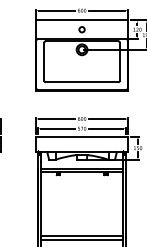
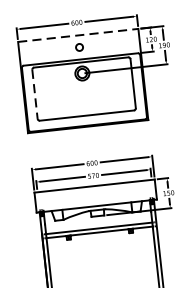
line: (82, 20) -> (78, 35), solid -> dashed
line: (44, 61) -> (35, 93), solid -> dashed

